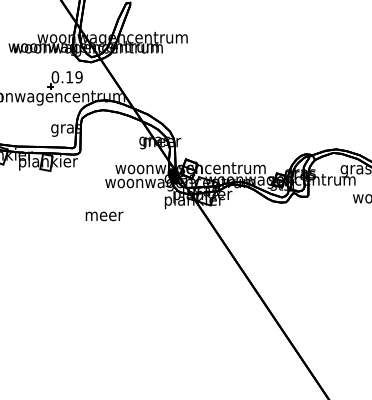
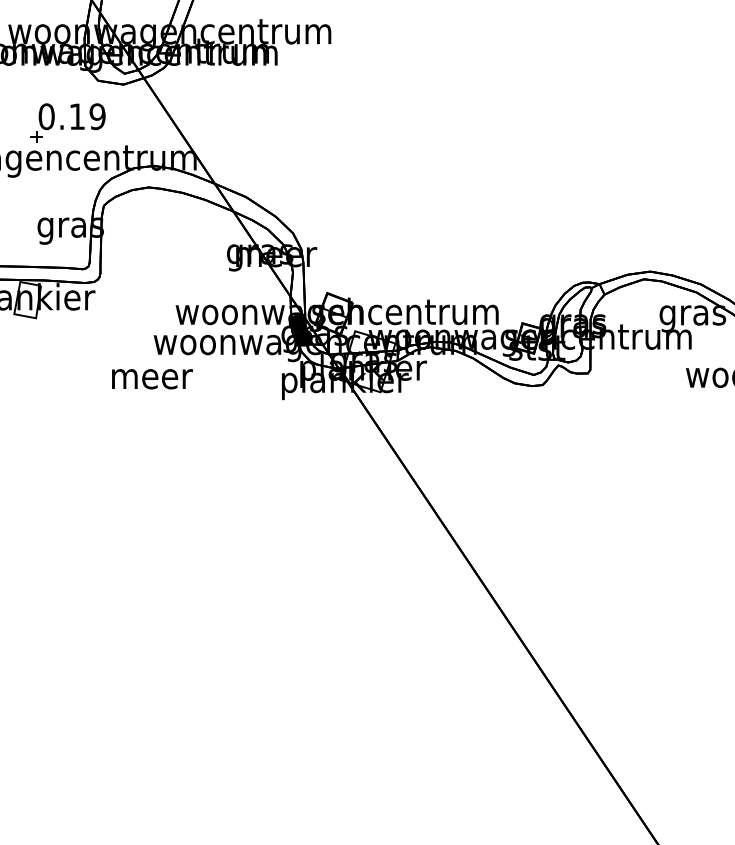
text: (104, 216) -> (152, 379), moved

